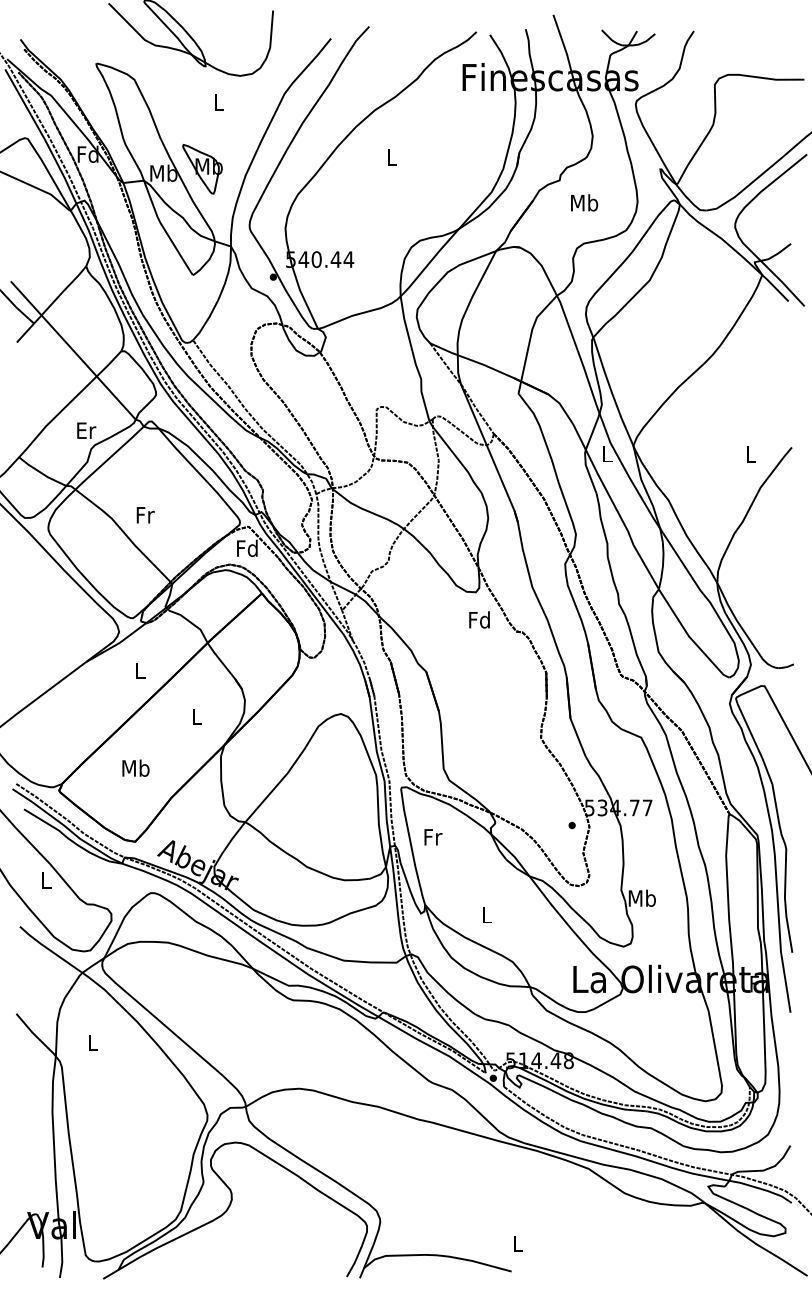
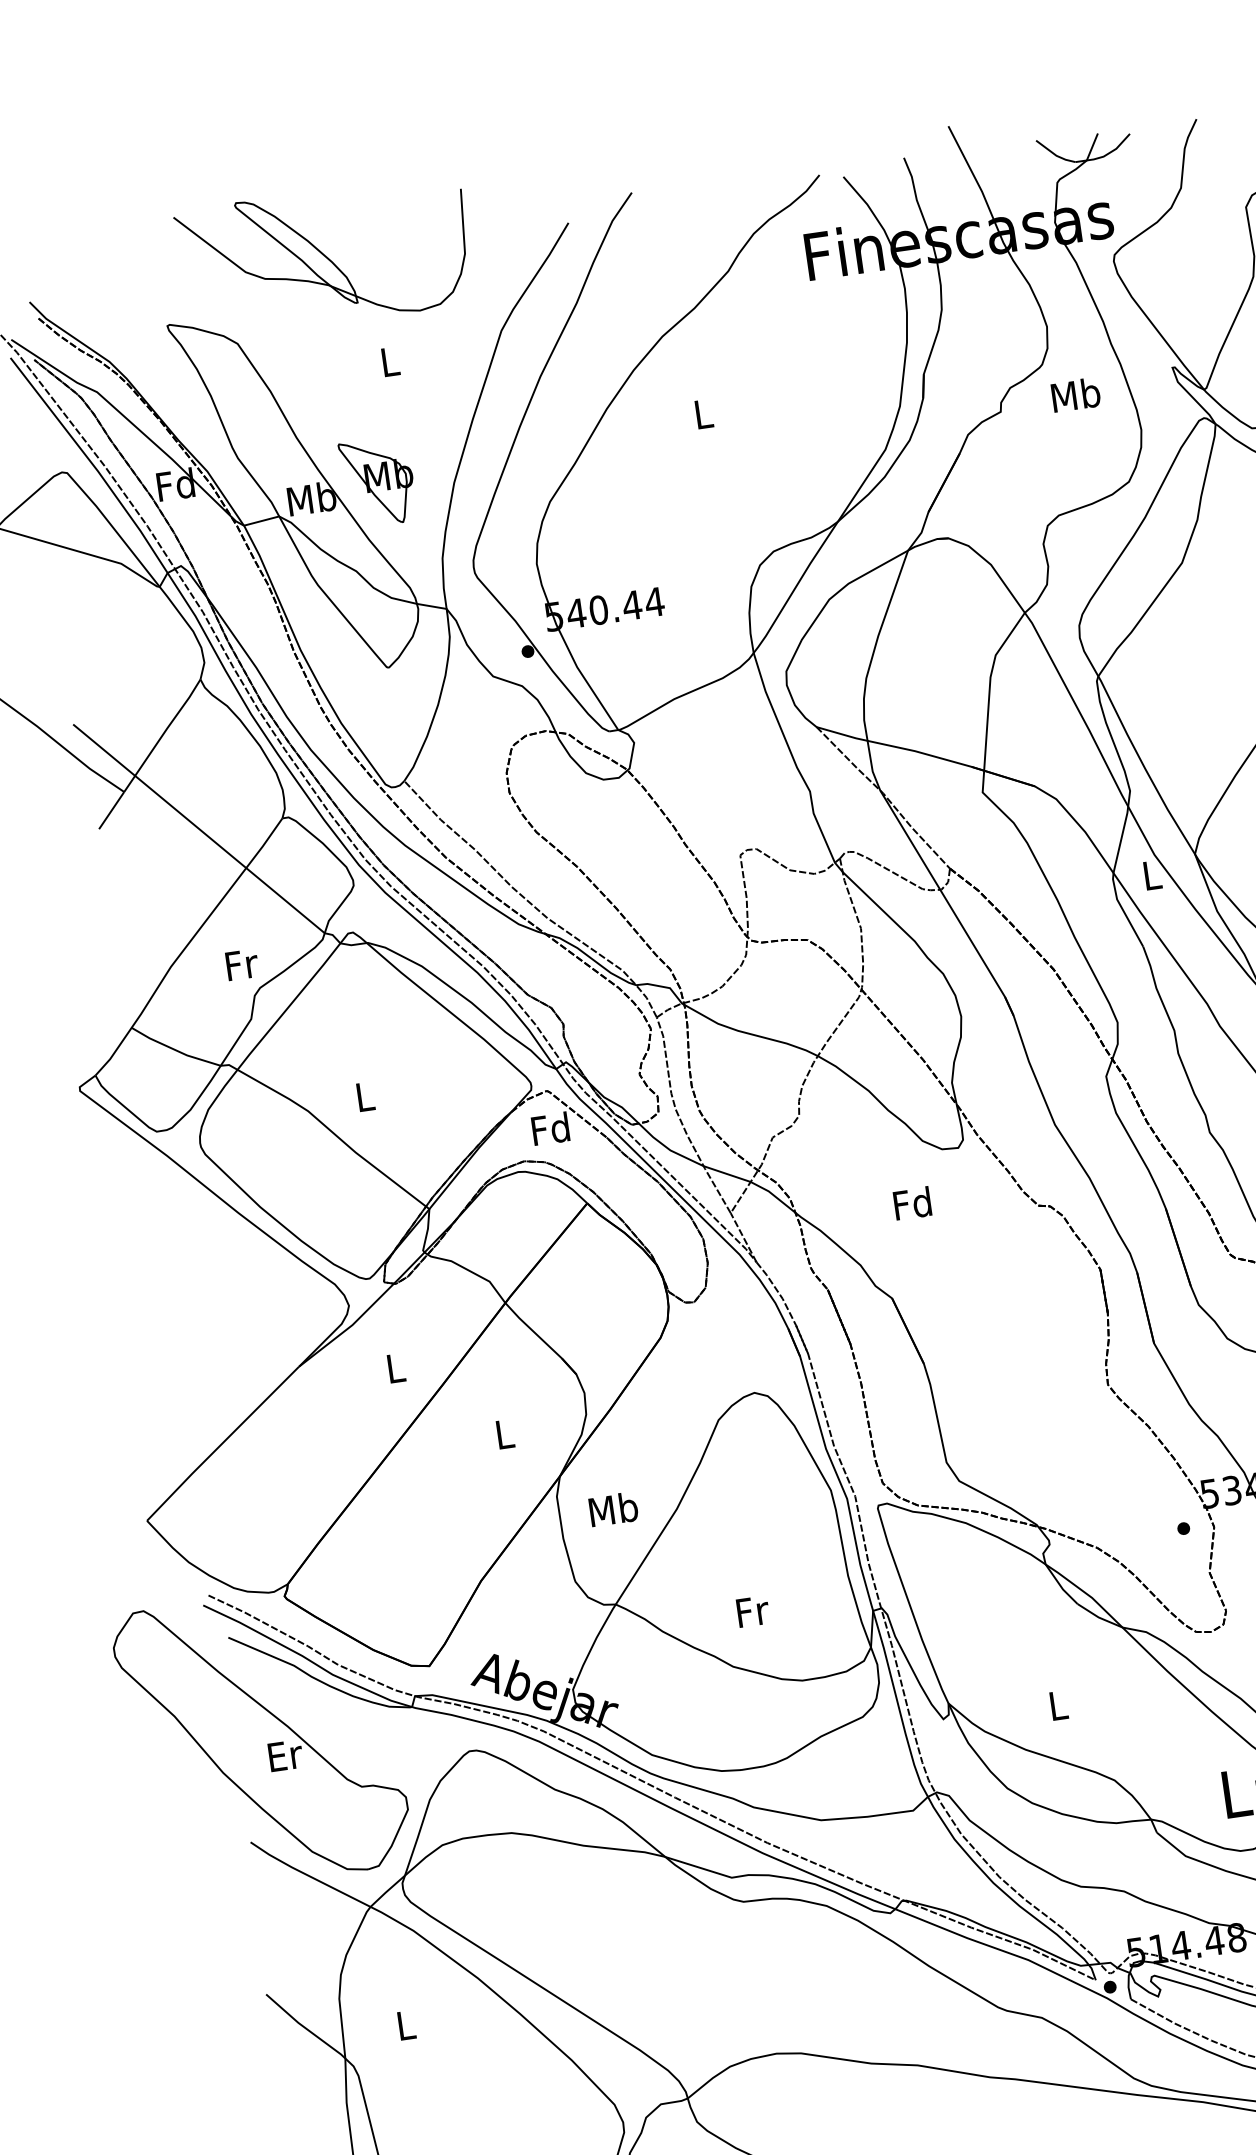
text: (584, 202) -> (1075, 394), moved
text: (86, 430) -> (241, 964), Er -> Fr
text: (145, 515) -> (365, 1097), Fr -> L
text: (479, 619) -> (912, 1202), moved
text: (135, 767) -> (612, 1508), moved
text: (433, 837) -> (753, 1611), moved
text: (46, 880) -> (285, 1755), L -> Er

